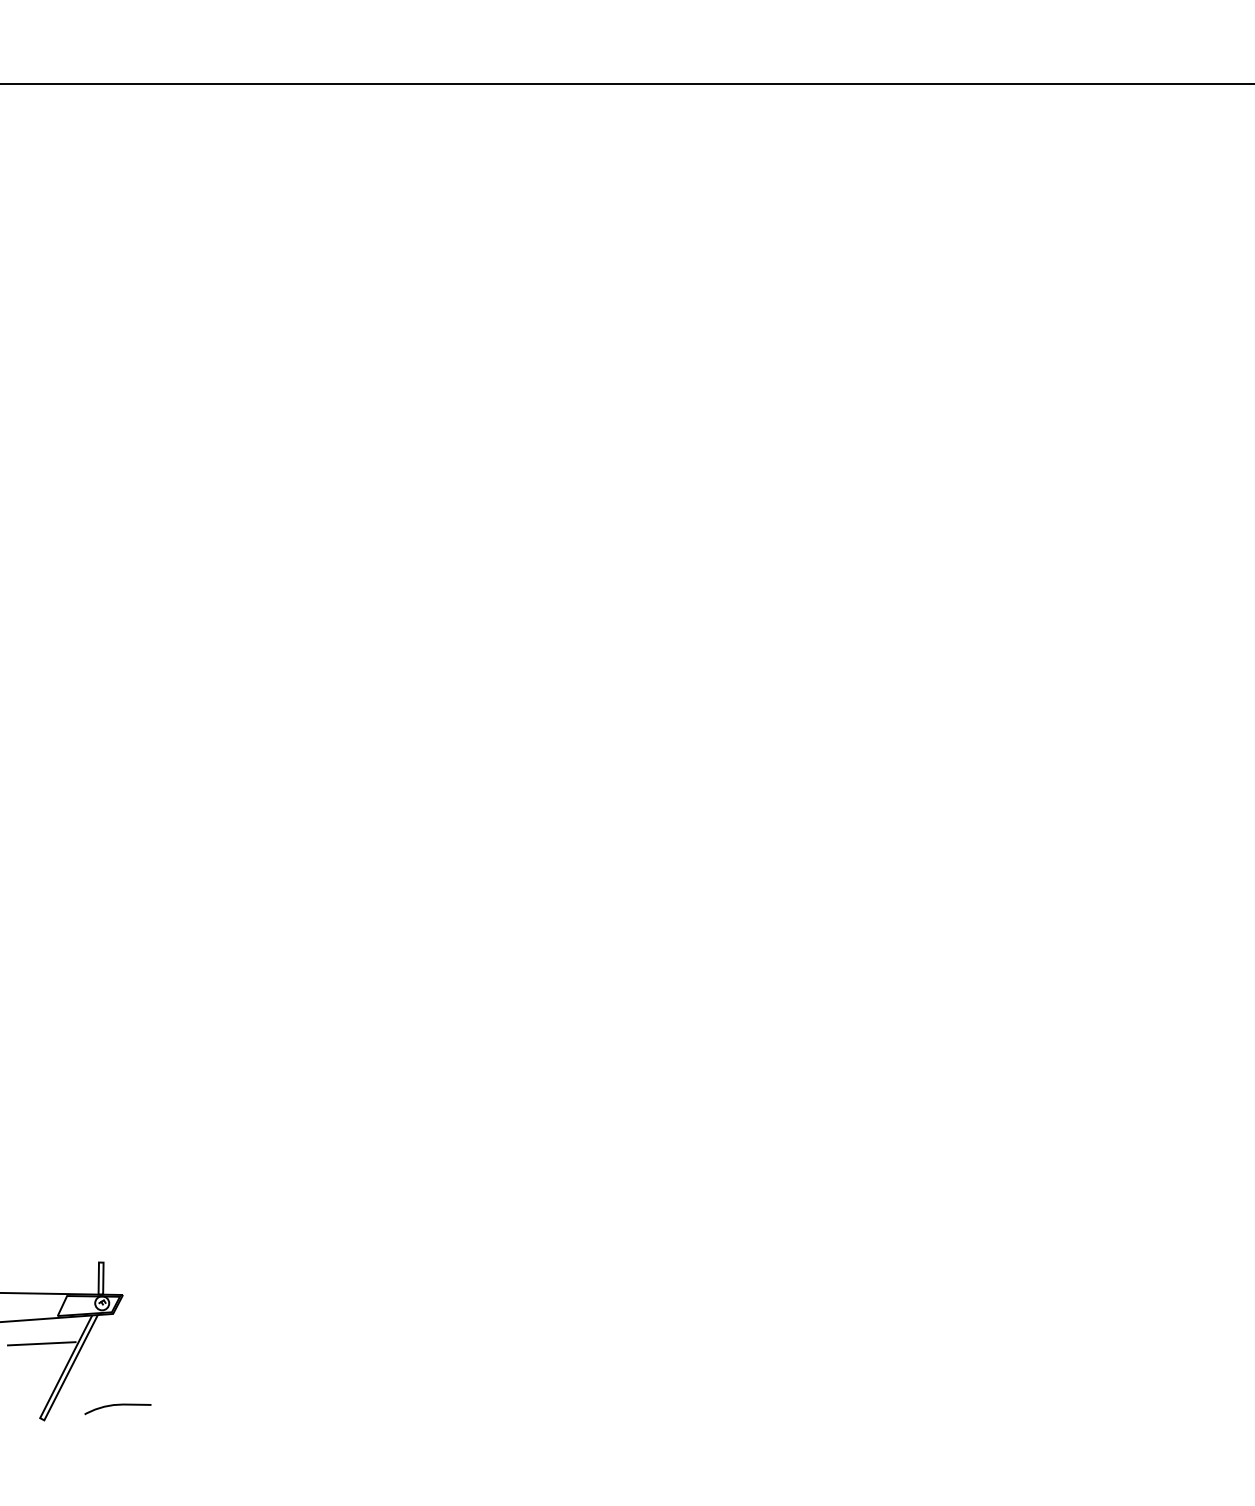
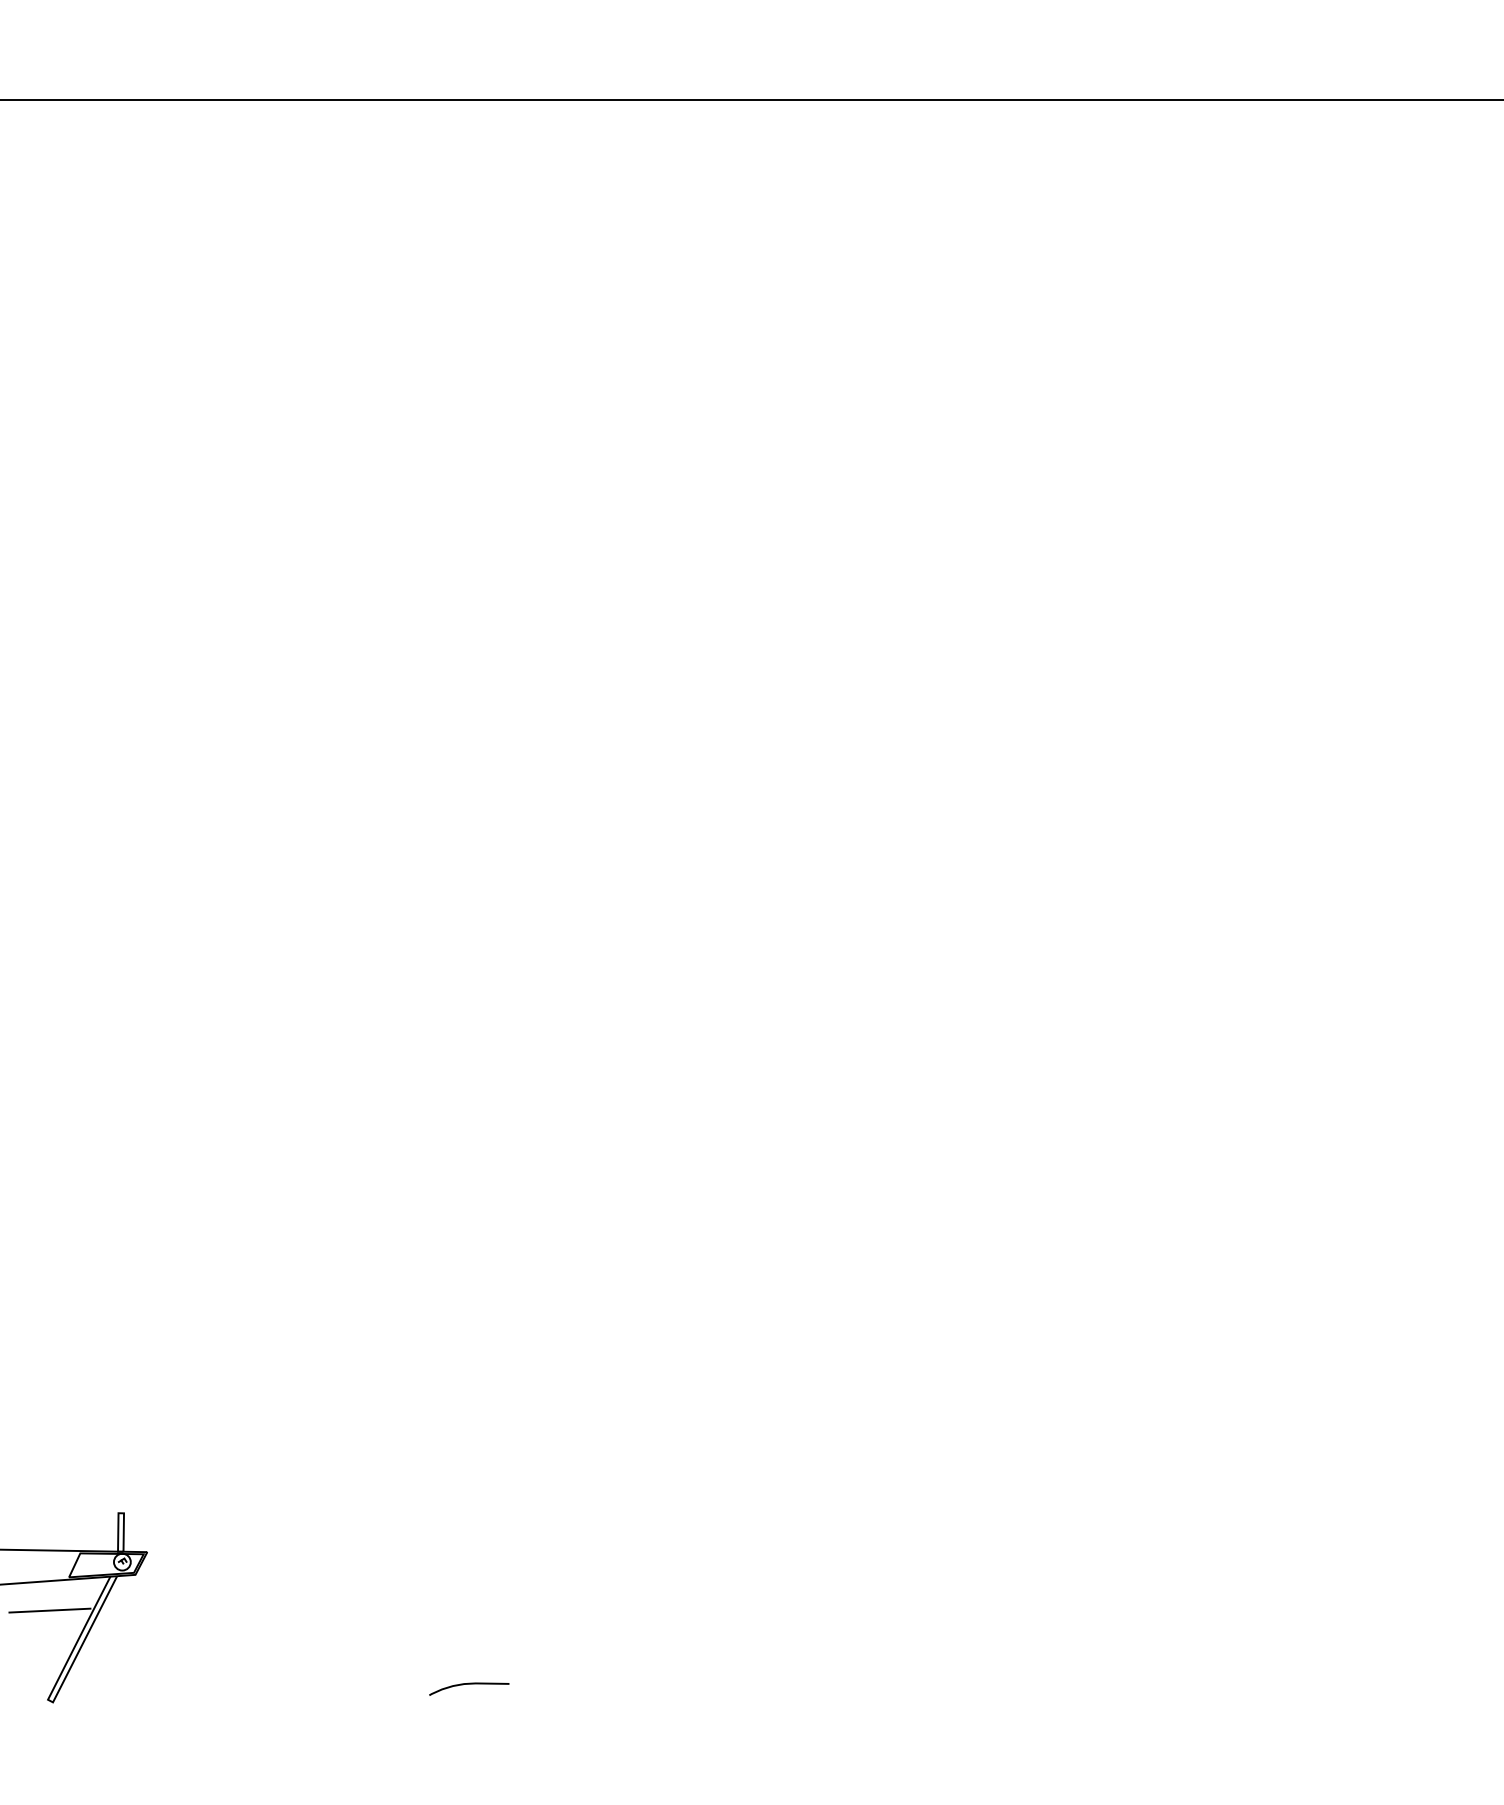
curve: (118, 1405) -> (469, 1684), moved

